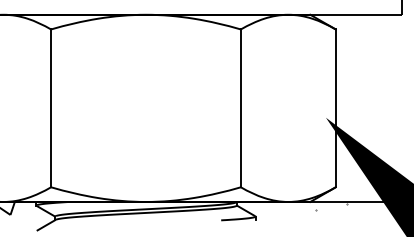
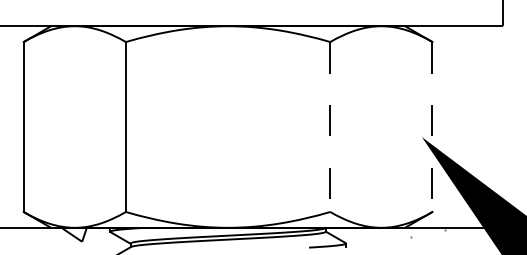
line: (241, 108) -> (330, 127), solid -> dashed
line: (335, 108) -> (432, 127), solid -> dashed

